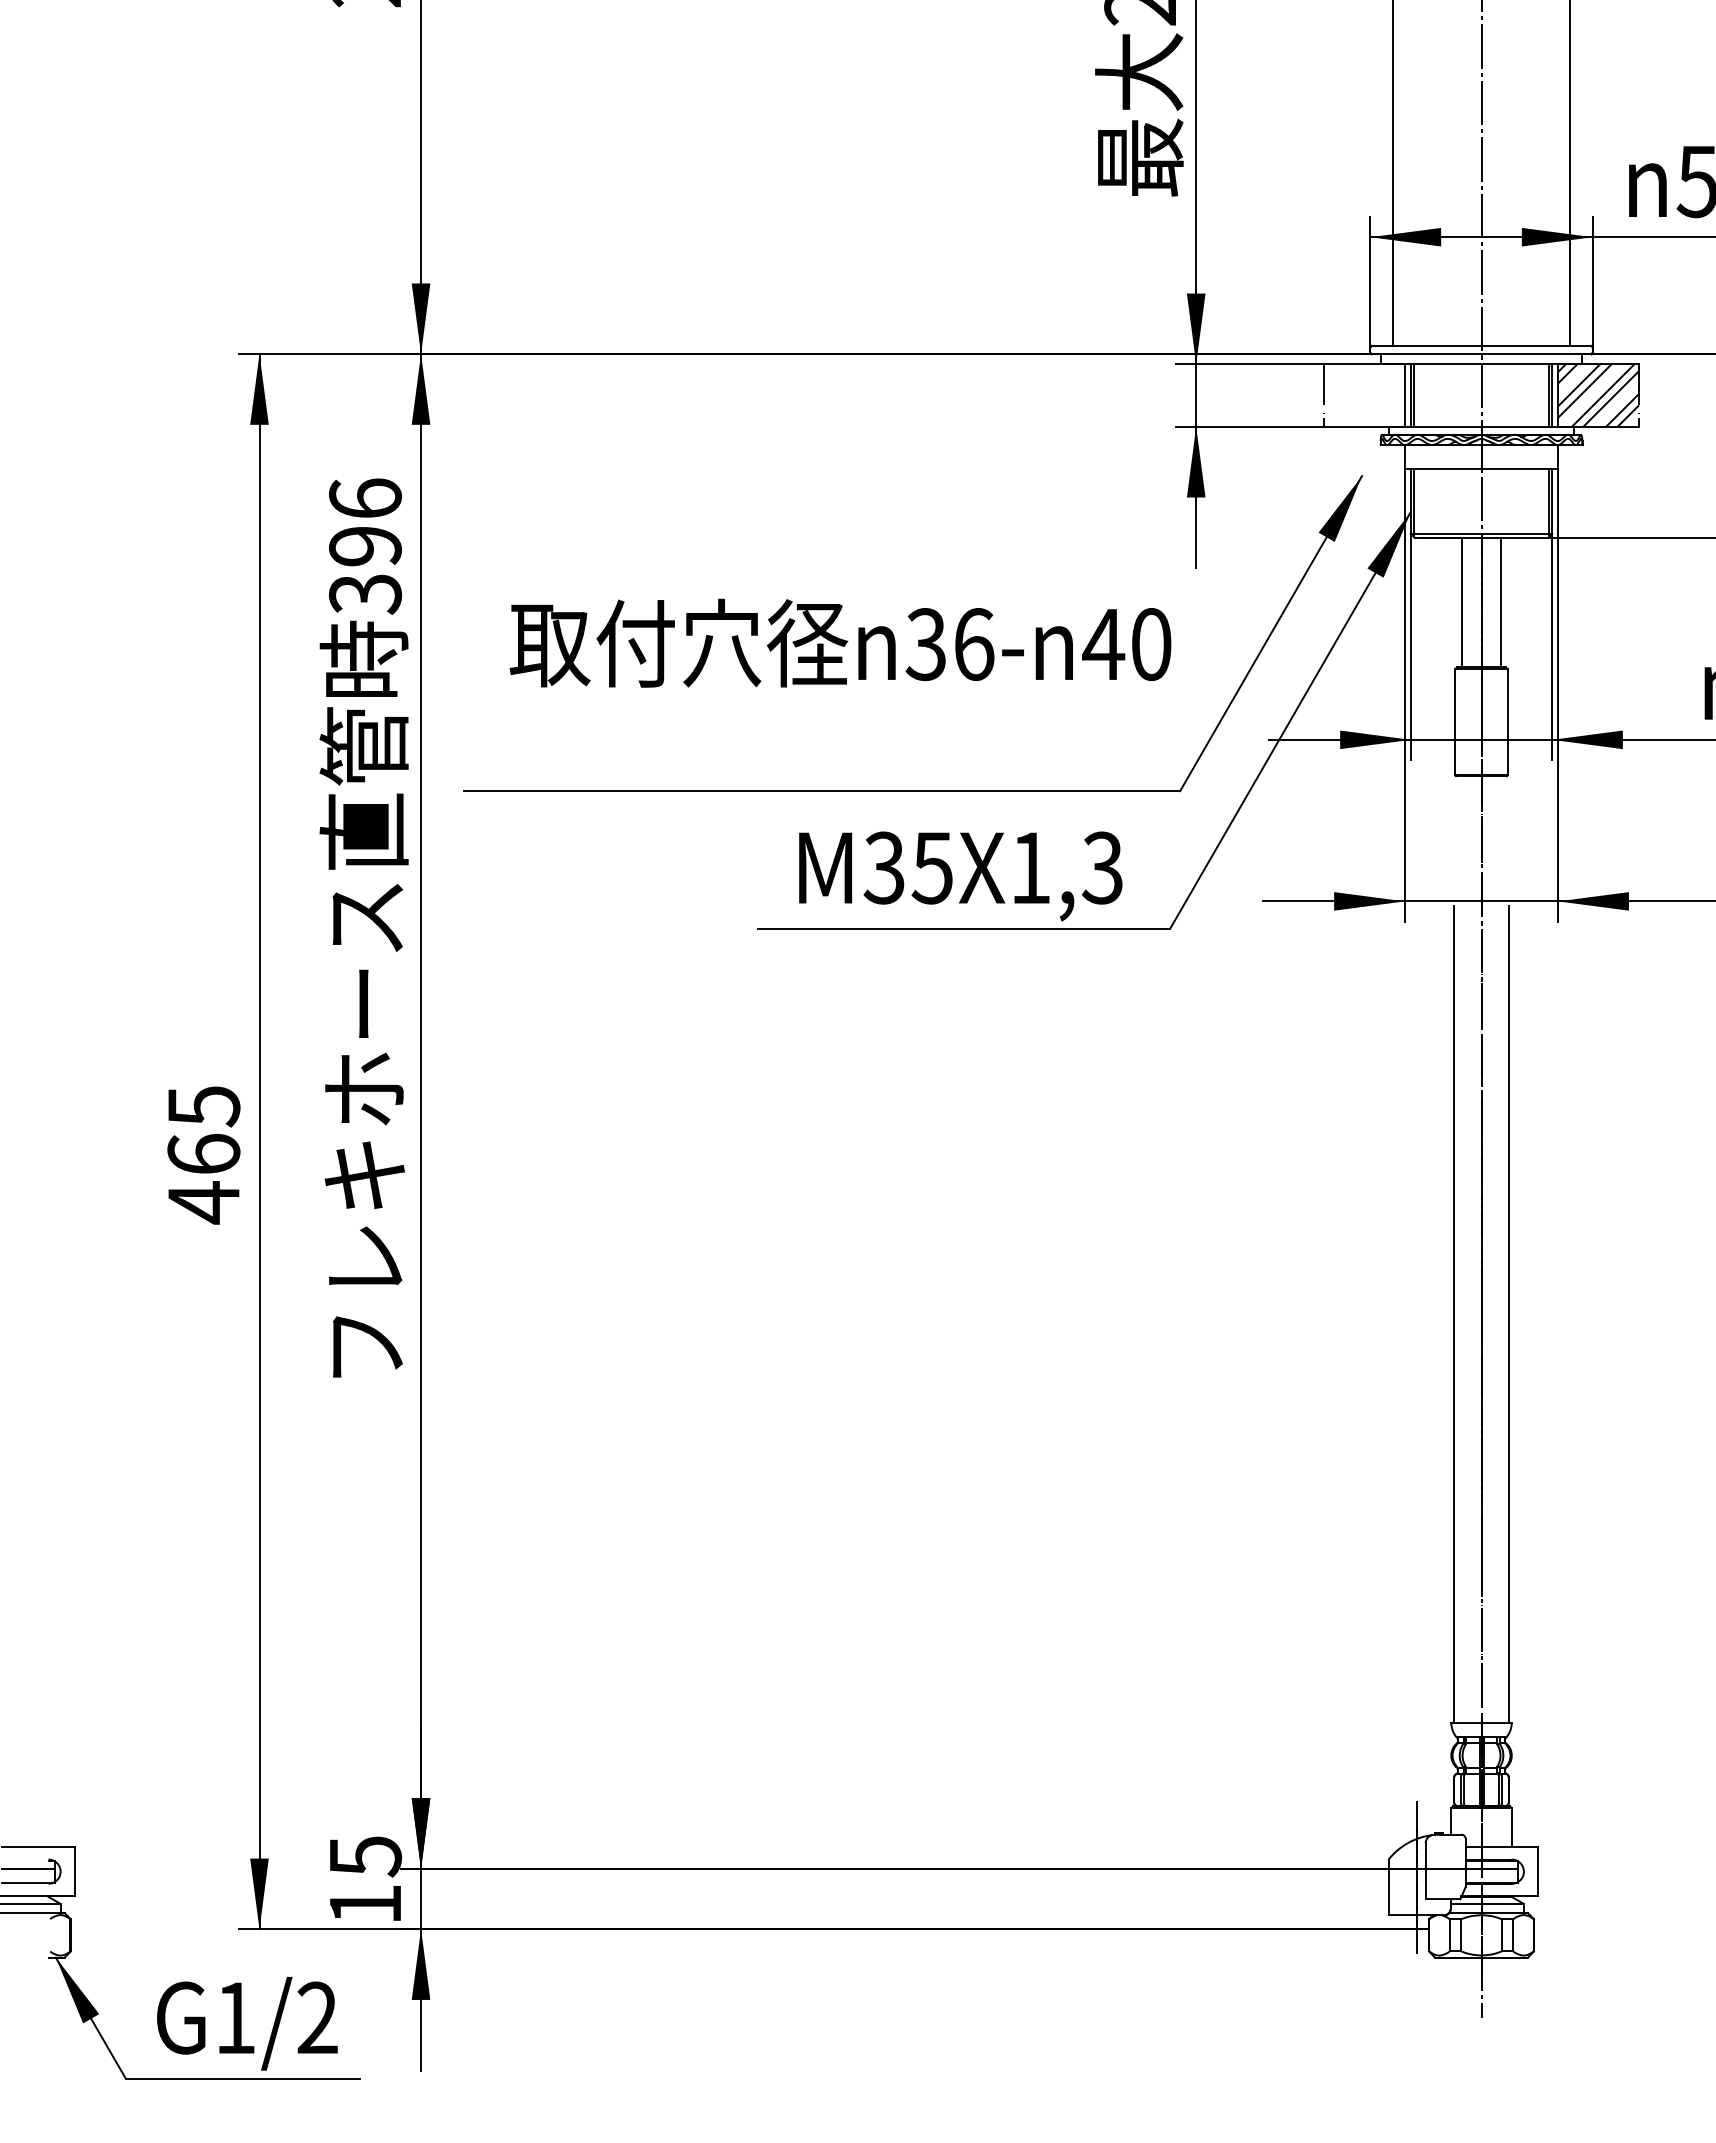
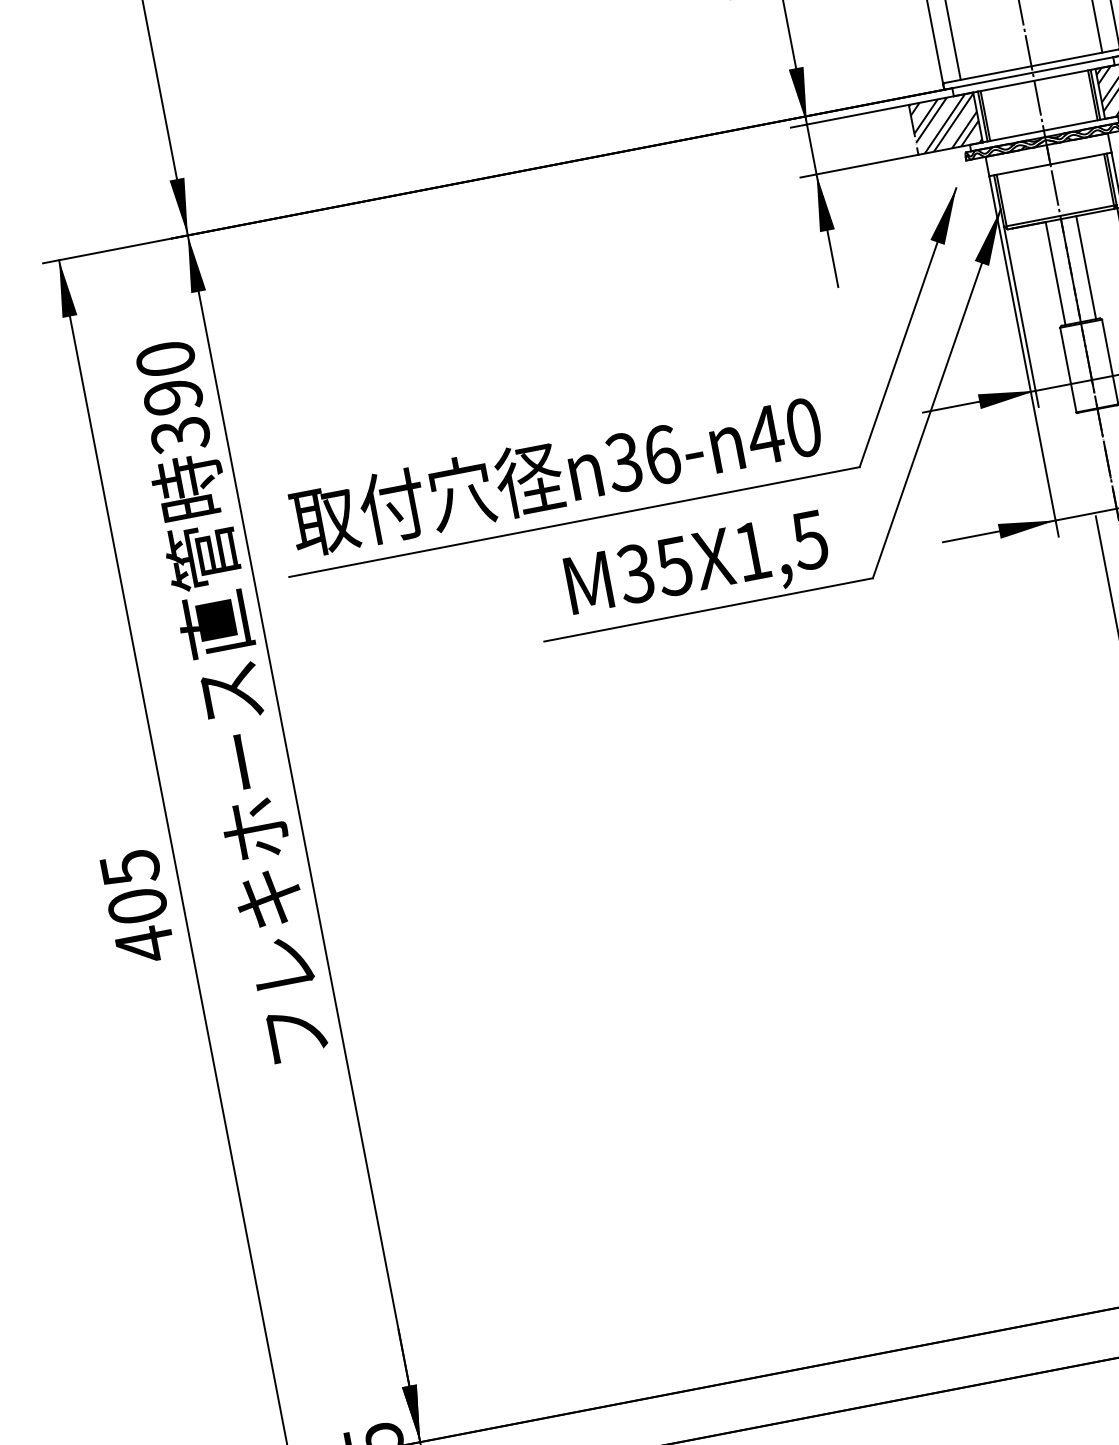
hatch: (1364, 395) -> (945, 123), added
text: (365, 498) -> (165, 358), 396 -> 390
text: (840, 642) -> (555, 473), moved
text: (1101, 867) -> (808, 540), M35X1,3 -> M35X1,5
text: (203, 1153) -> (137, 905), 465 -> 405

